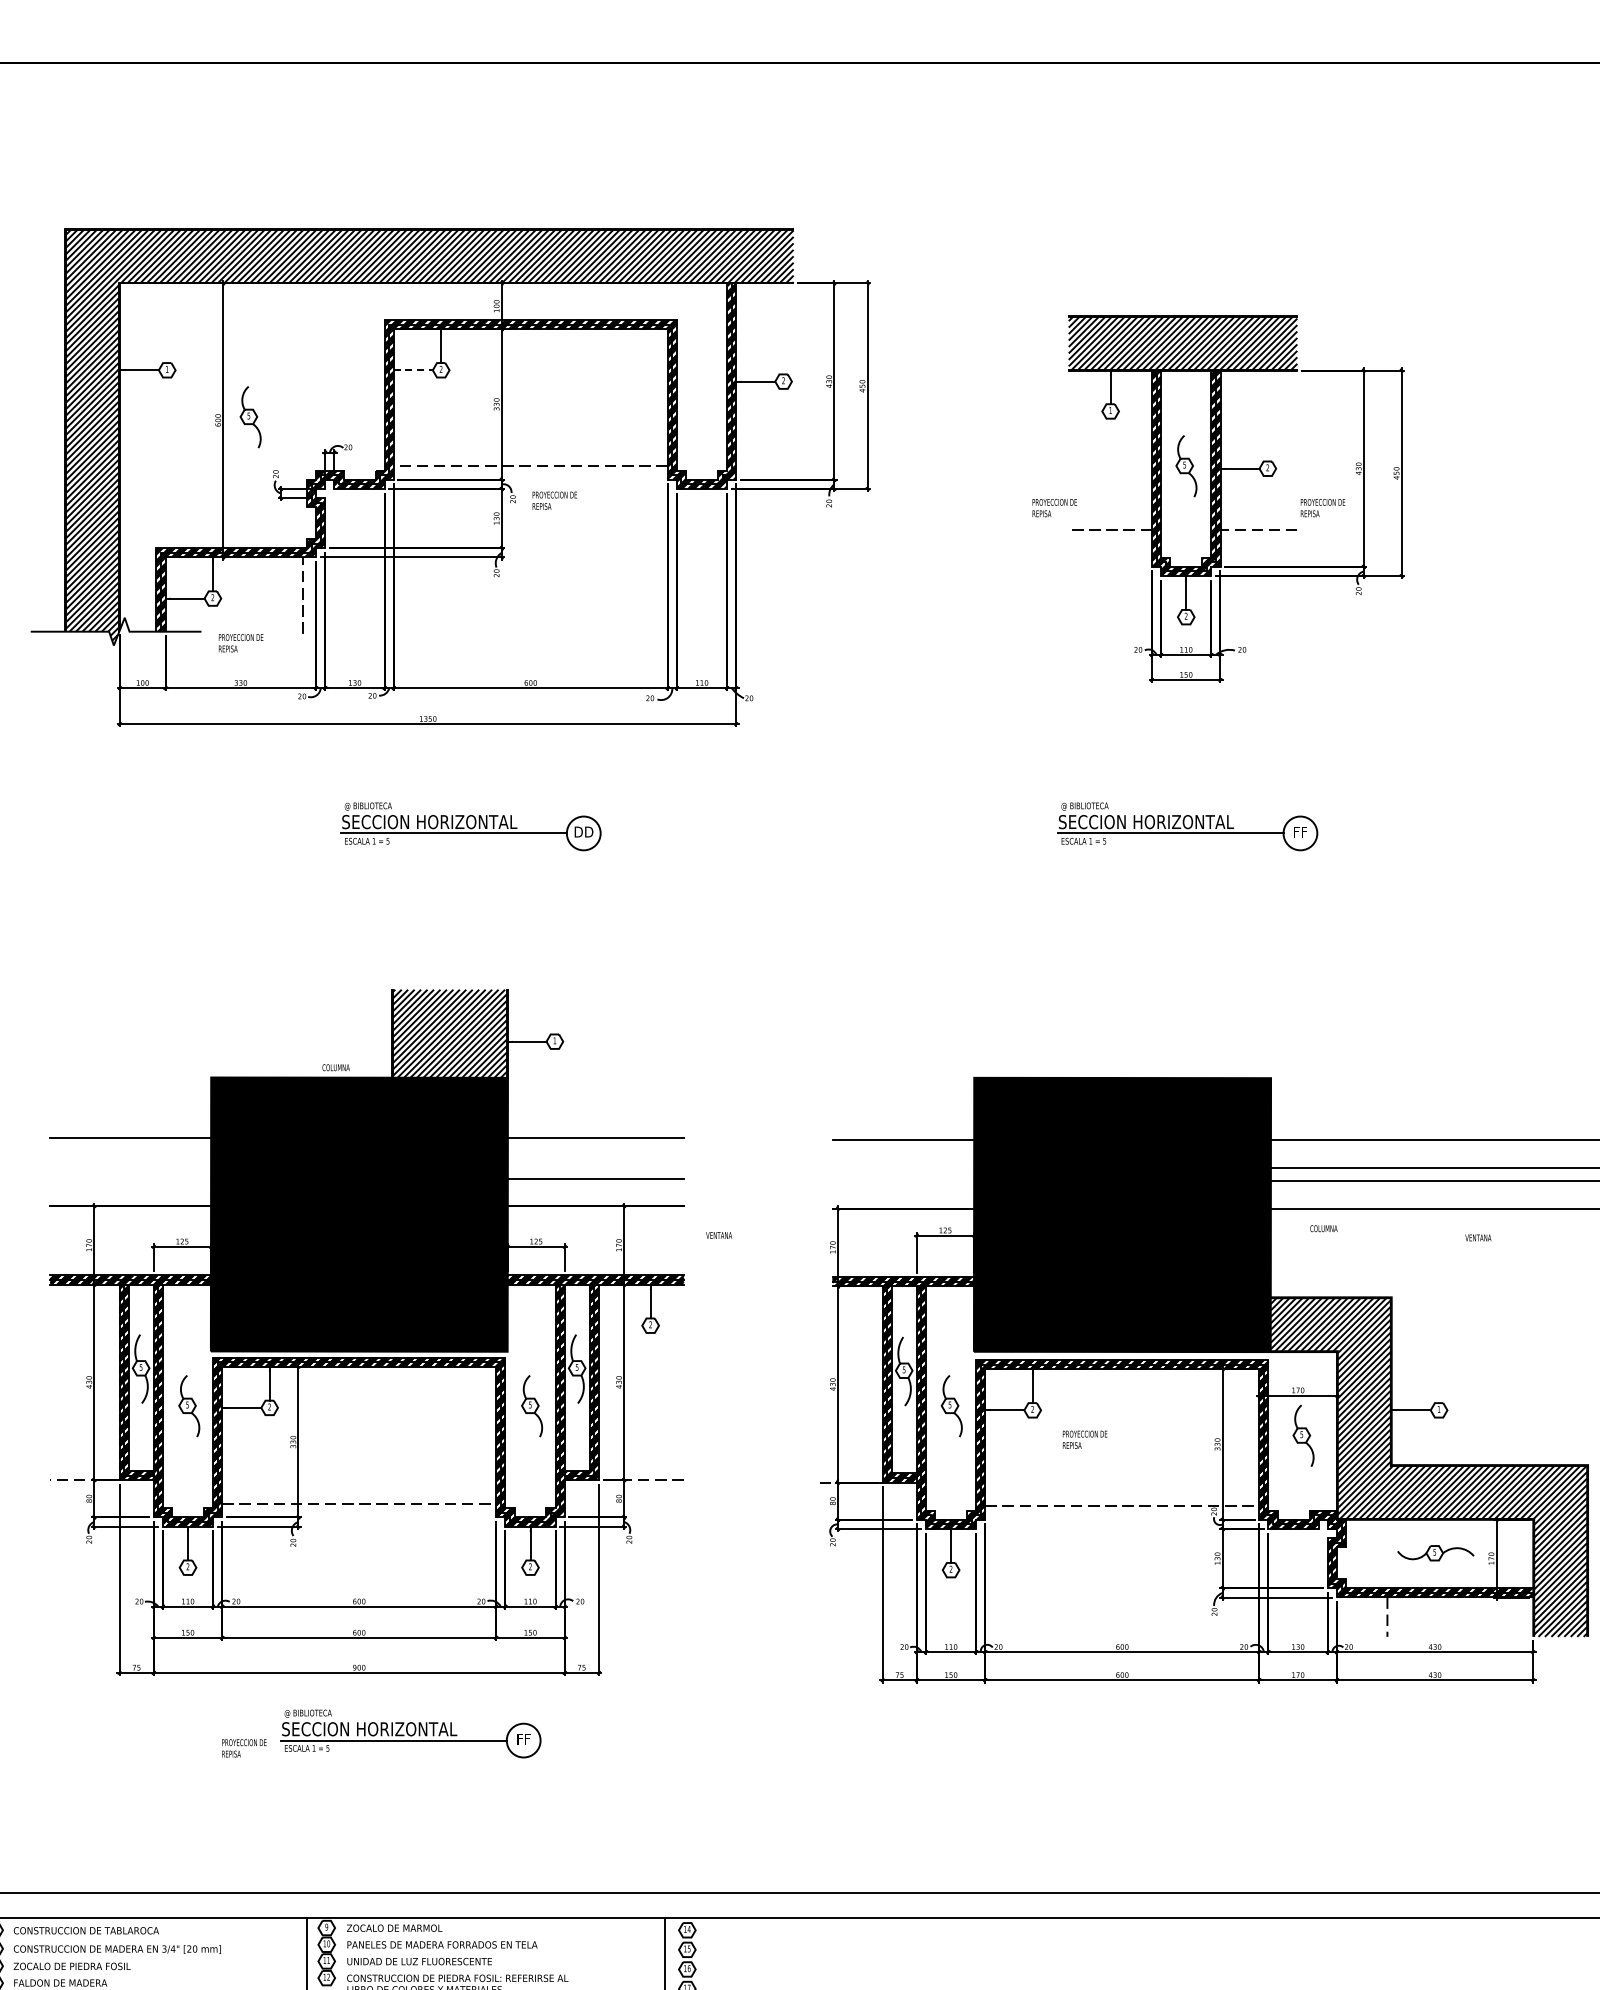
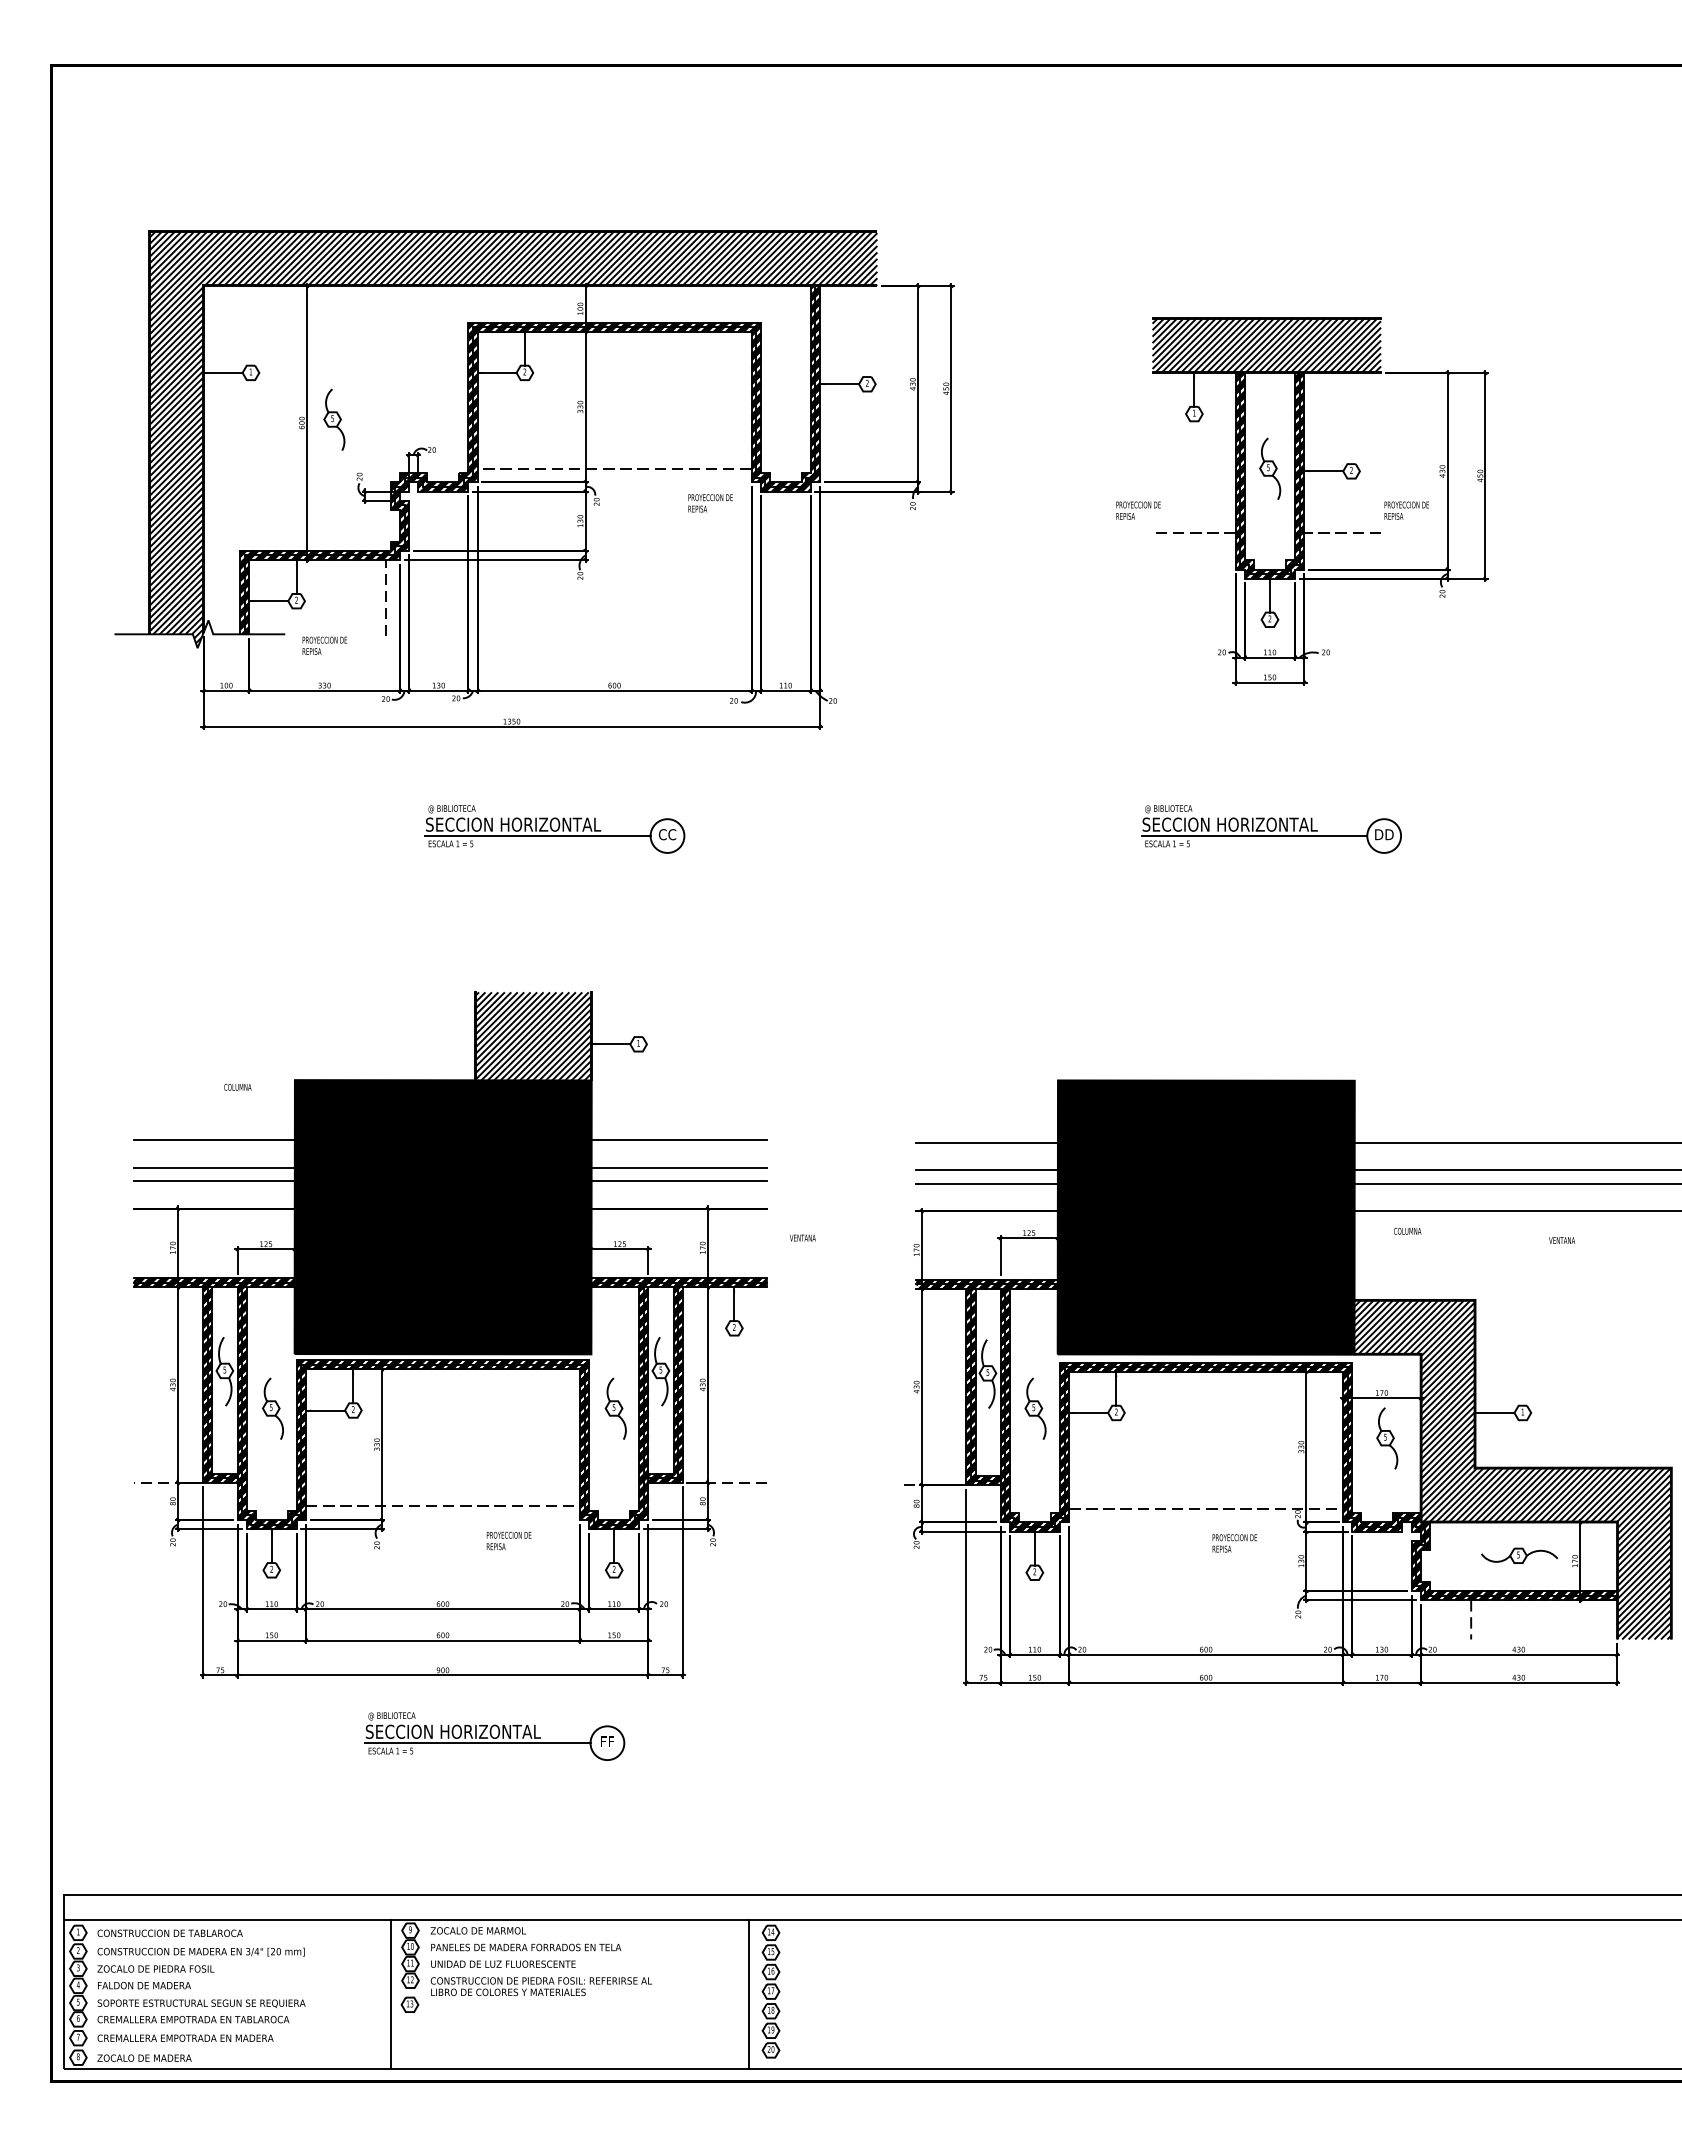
line: (413, 369) -> (497, 372), dashed -> solid
text: (554, 500) -> (710, 503), moved
text: (583, 831) -> (667, 834), DD -> CC
text: (1300, 831) -> (1384, 834), FF -> DD
text: (335, 1066) -> (237, 1086), moved
line: (130, 1164) -> (214, 1167), added
line: (595, 1164) -> (679, 1167), added
line: (903, 1167) -> (987, 1170), added
line: (130, 1178) -> (214, 1181), added
line: (902, 1180) -> (986, 1183), added
text: (1084, 1439) -> (1234, 1543), moved
text: (243, 1747) -> (508, 1540), moved

